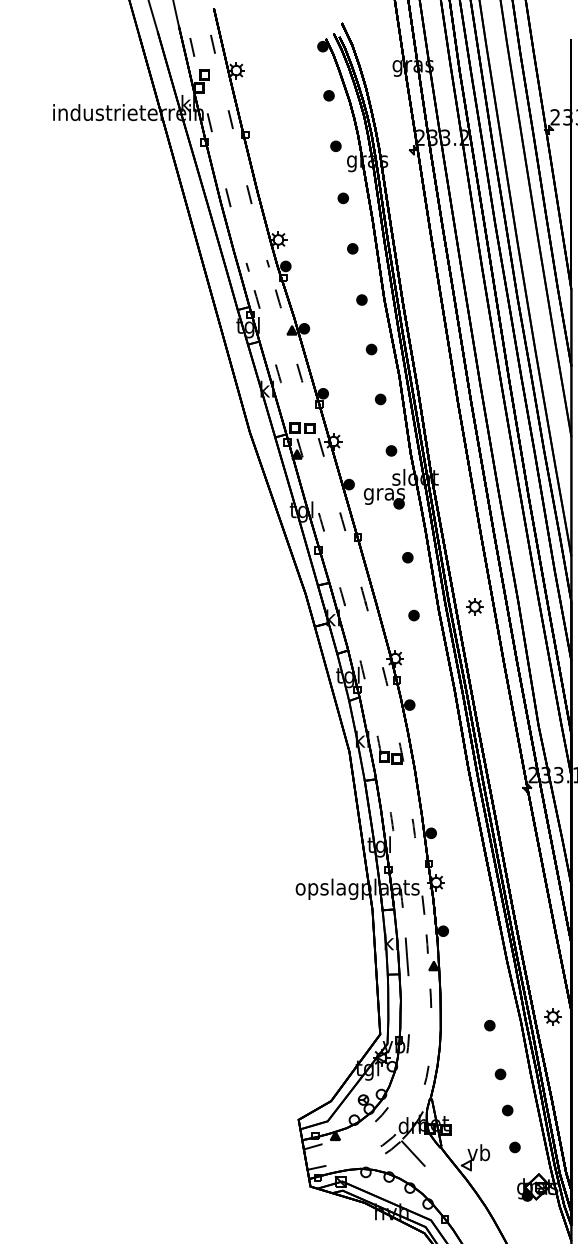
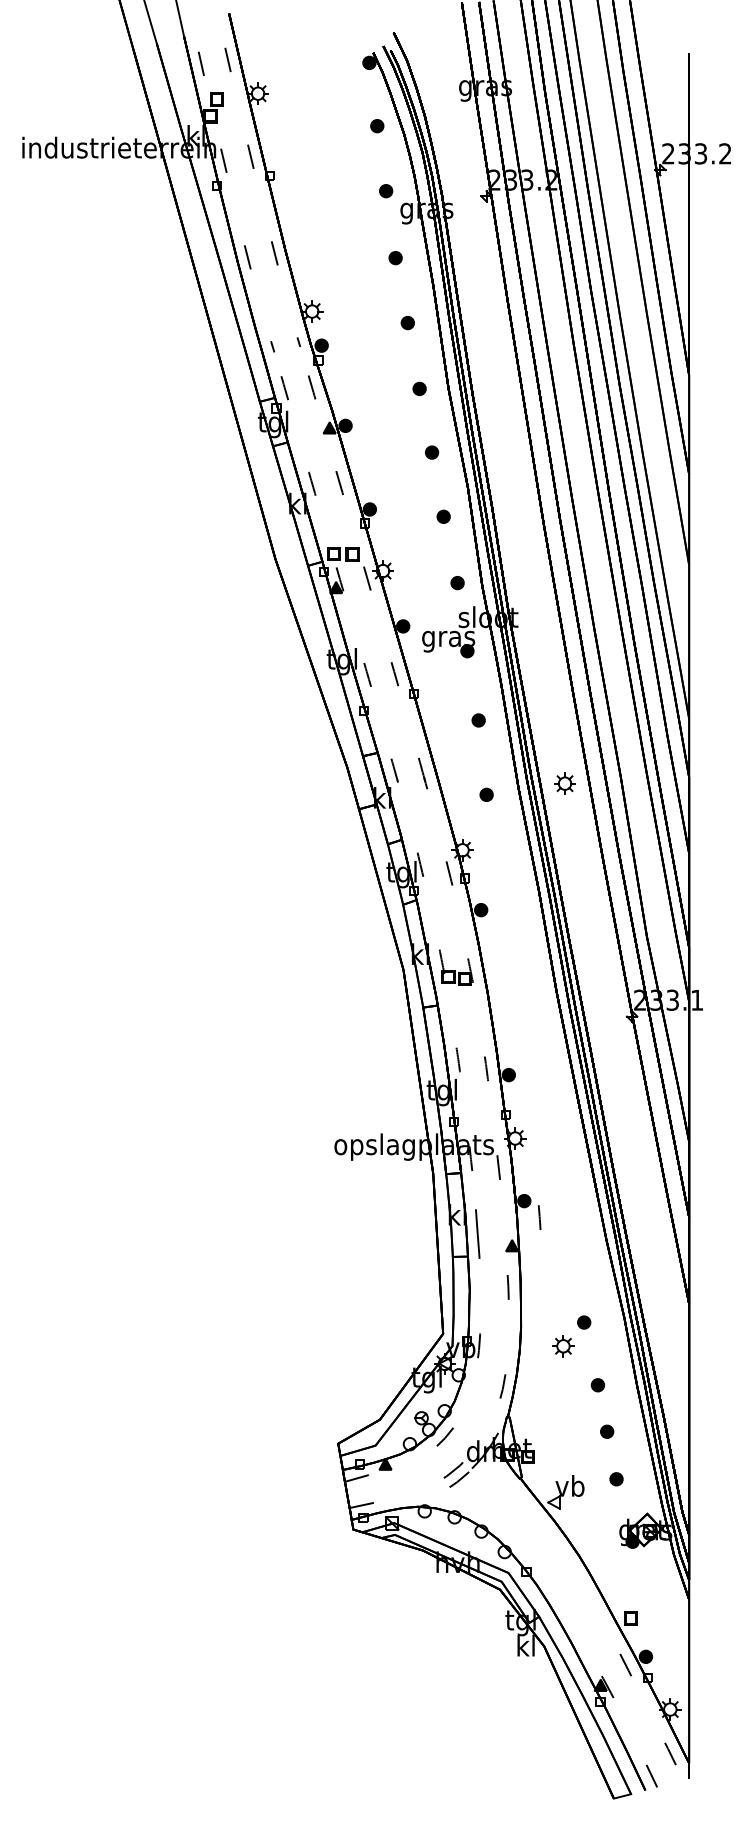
line: (427, 944) -> (539, 1217), moved
part: (553, 1017) -> (563, 1346), moved
line: (413, 1153) -> (485, 1487), removed

